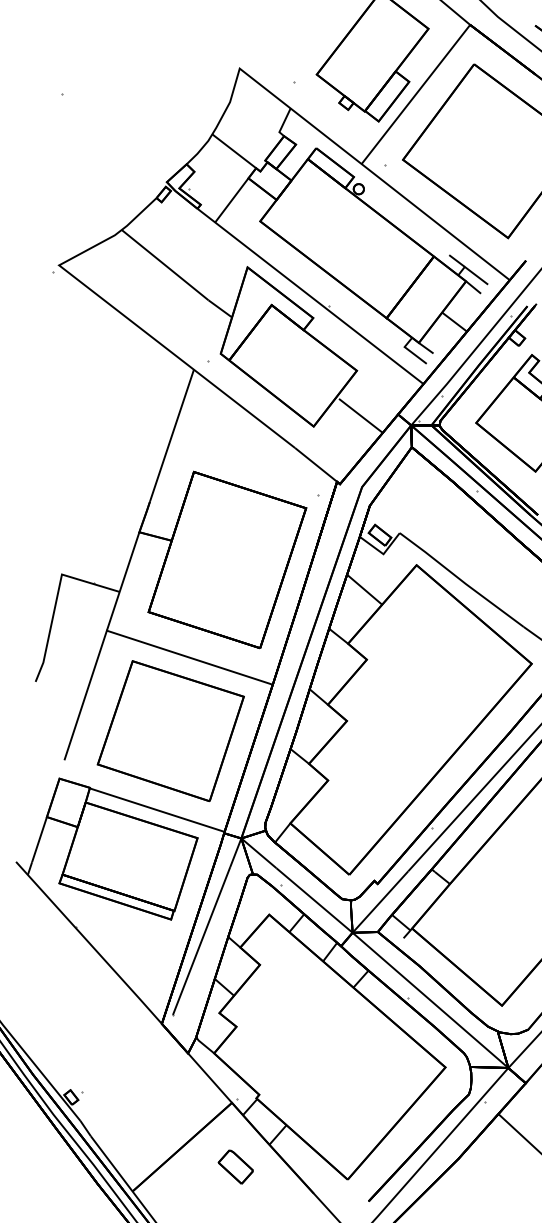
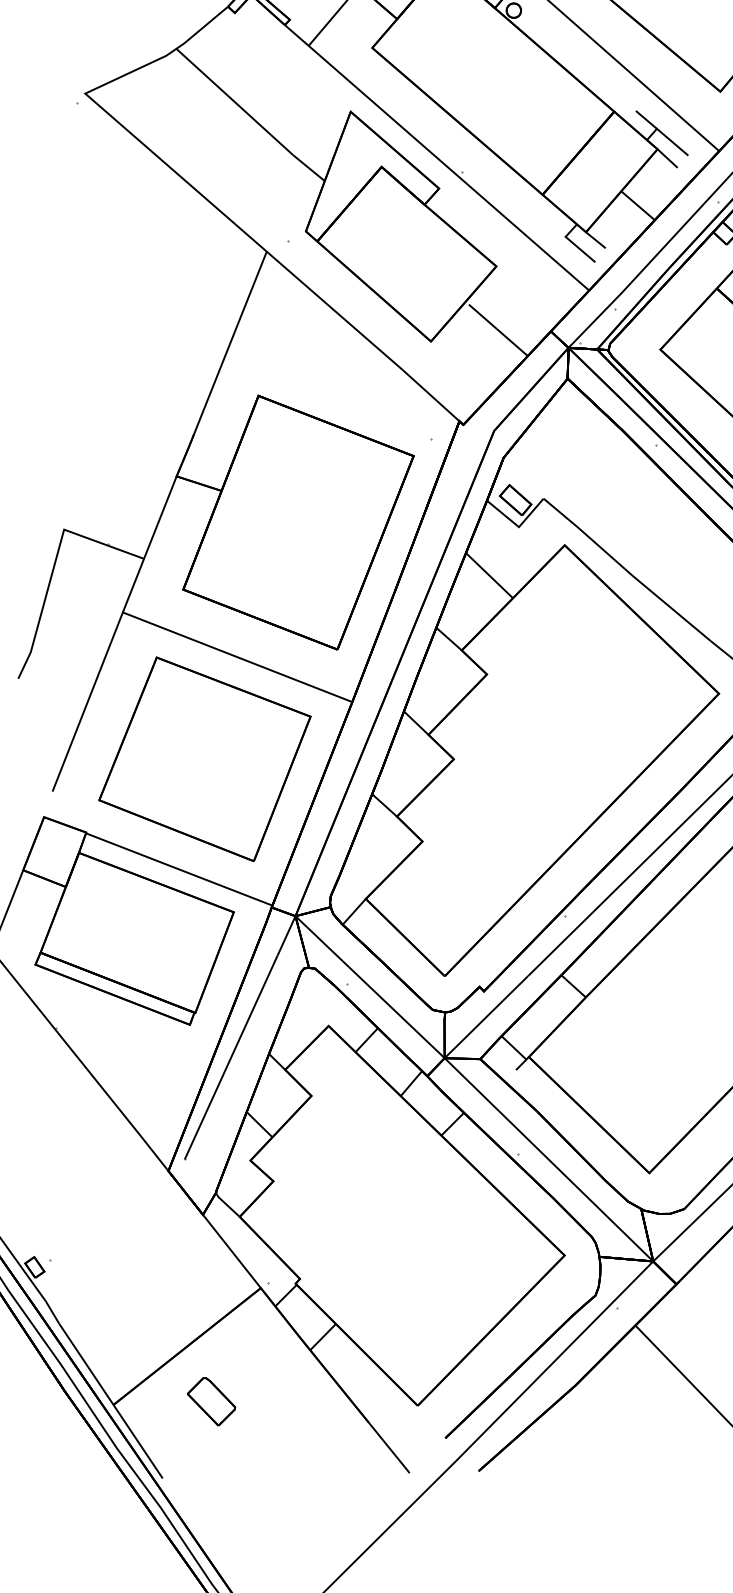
part: (235, 1166) -> (211, 1400), moved

